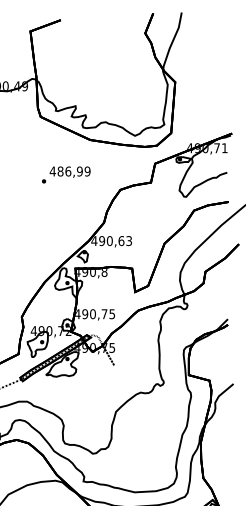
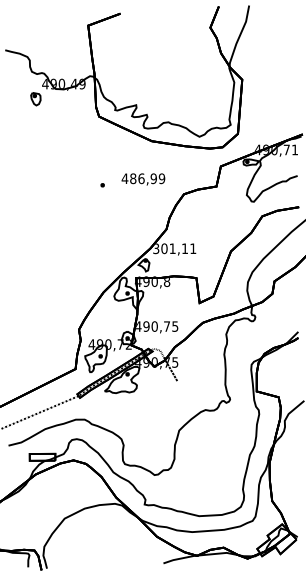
text: (70, 172) -> (143, 179), moved
text: (111, 240) -> (174, 248), 490,63 -> 301,11

